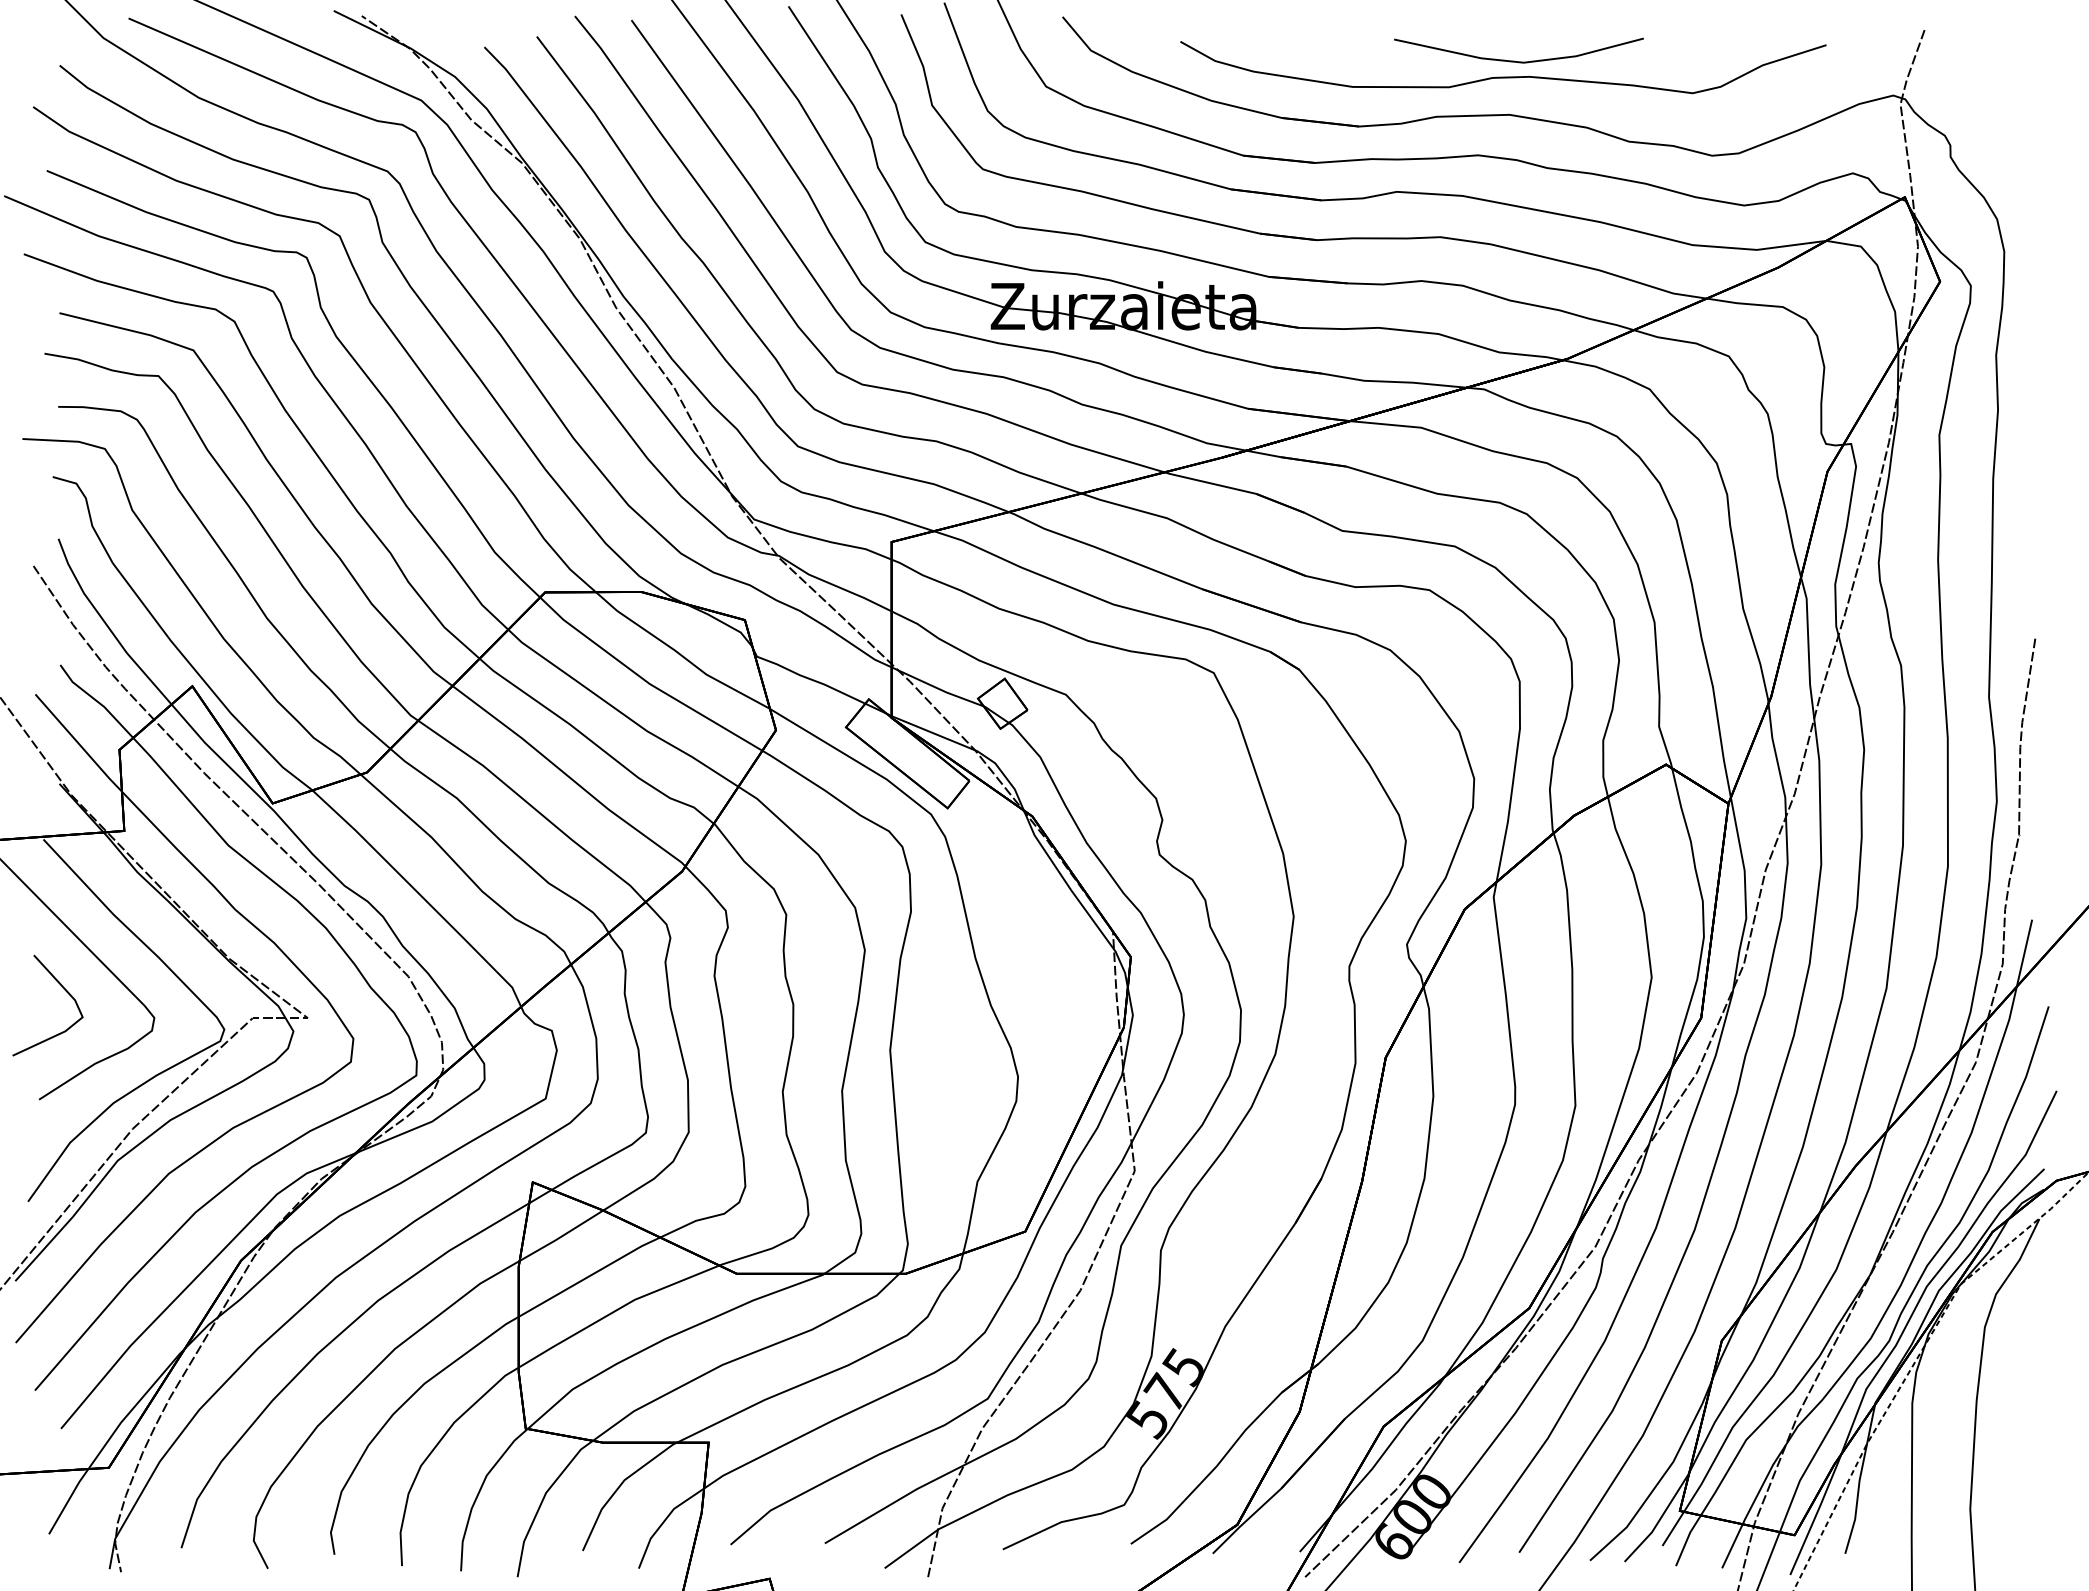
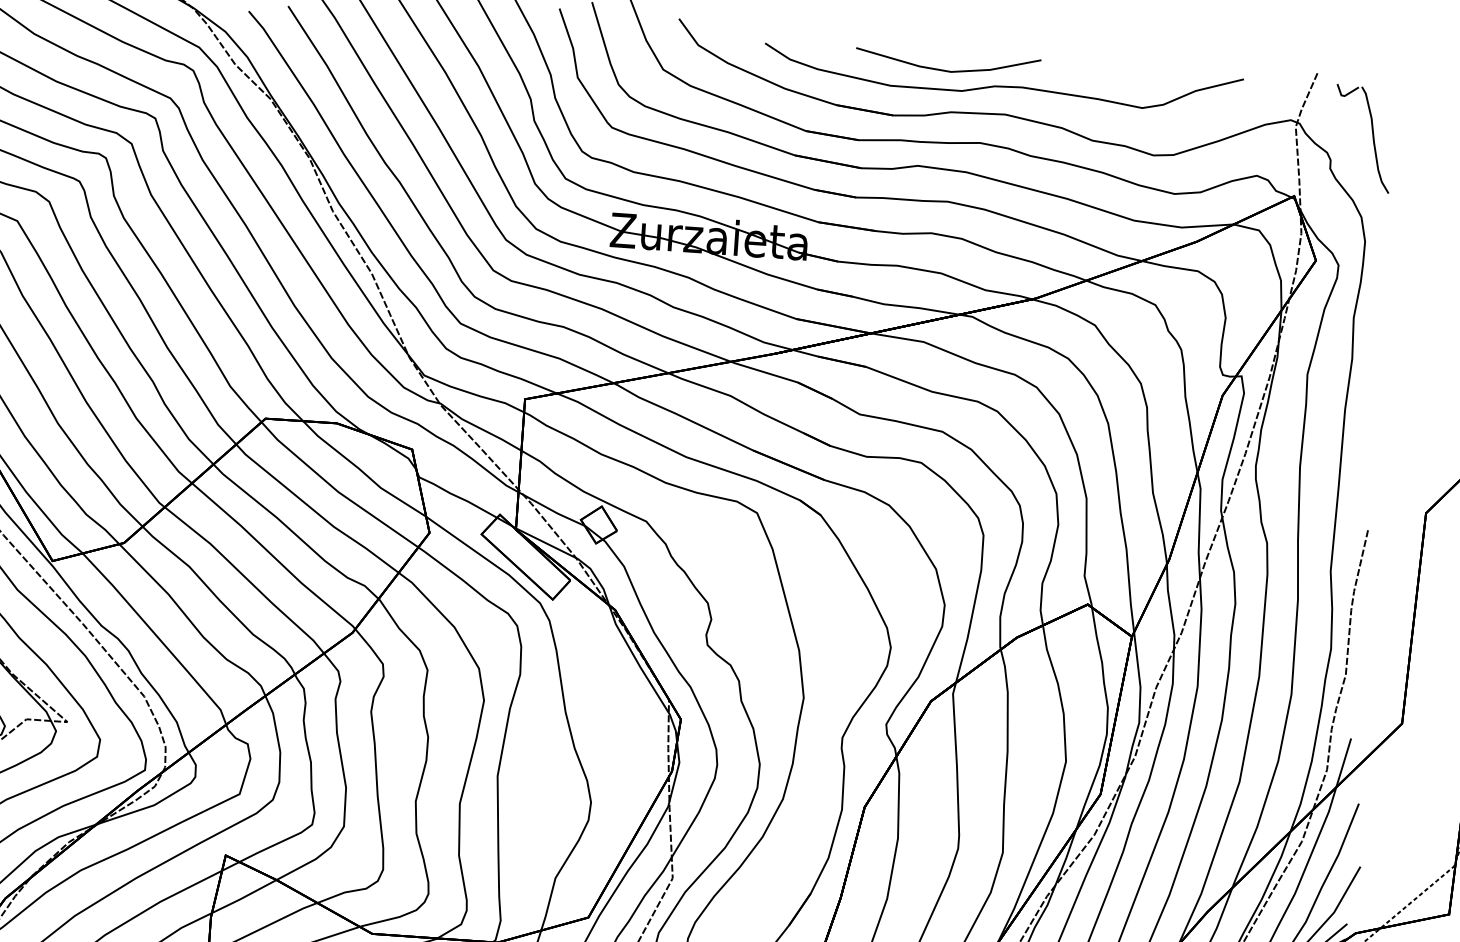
line: (1514, 60) -> (944, 69), moved
part: (2004, 110) -> (1372, 137), added

